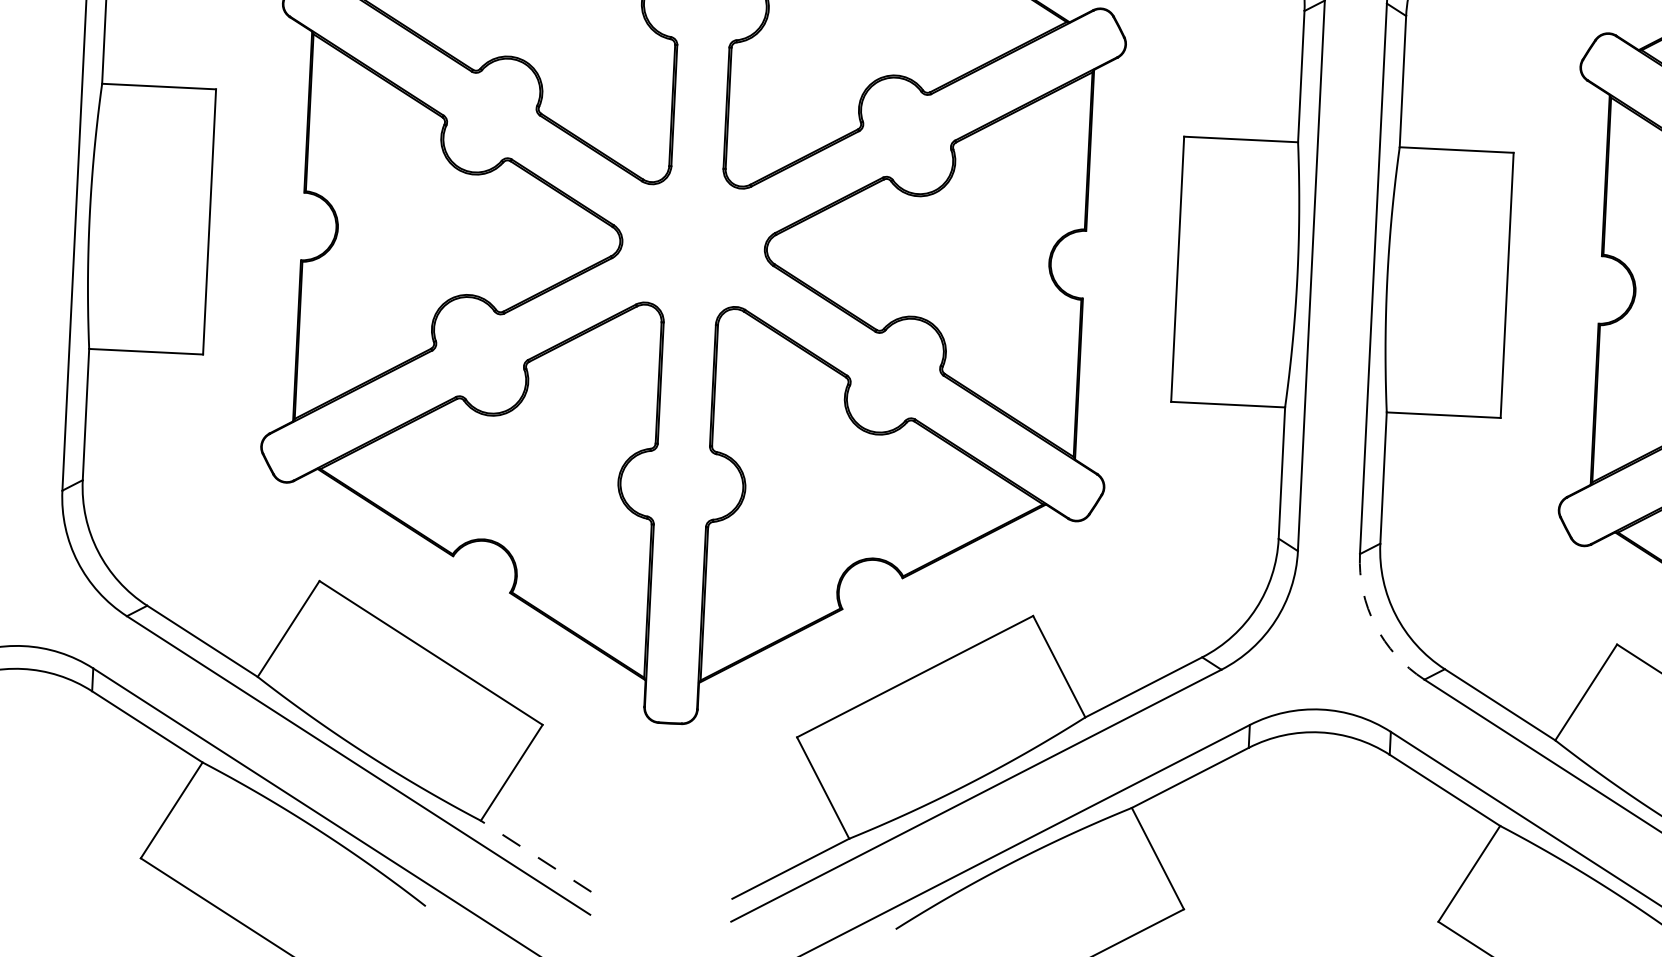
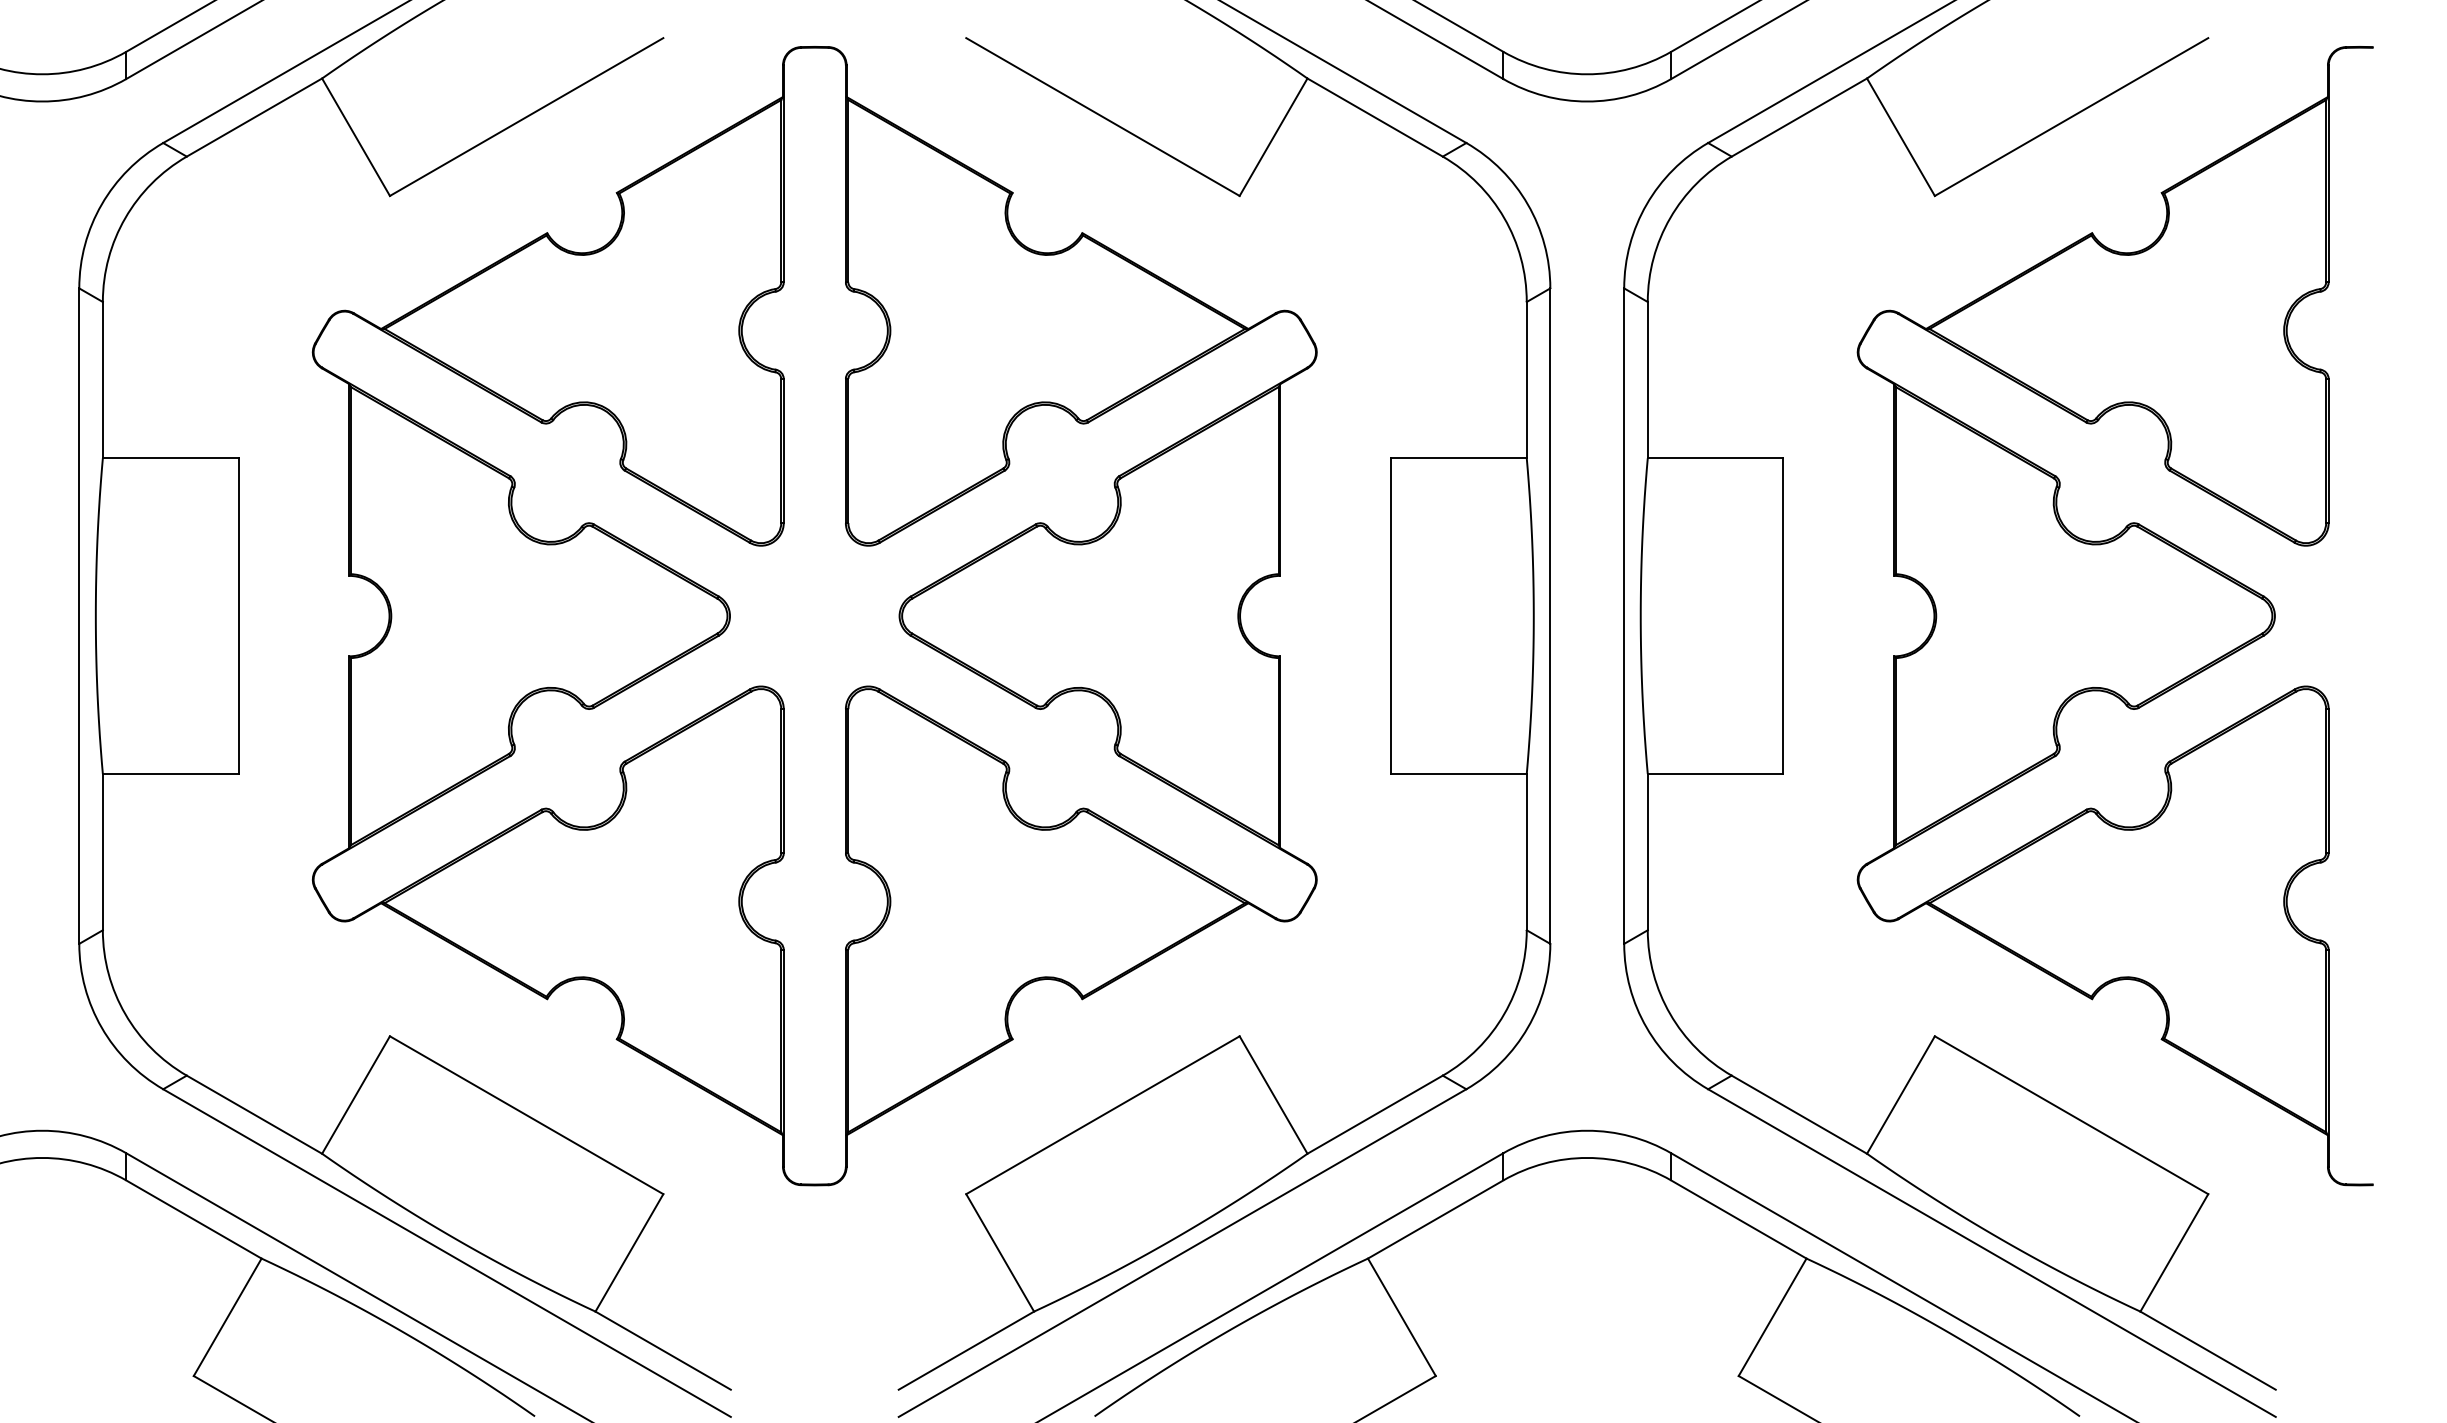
arc: (1375, 625) -> (1646, 1027), dashed -> solid
line: (535, 856) -> (662, 1350), dashed -> solid

